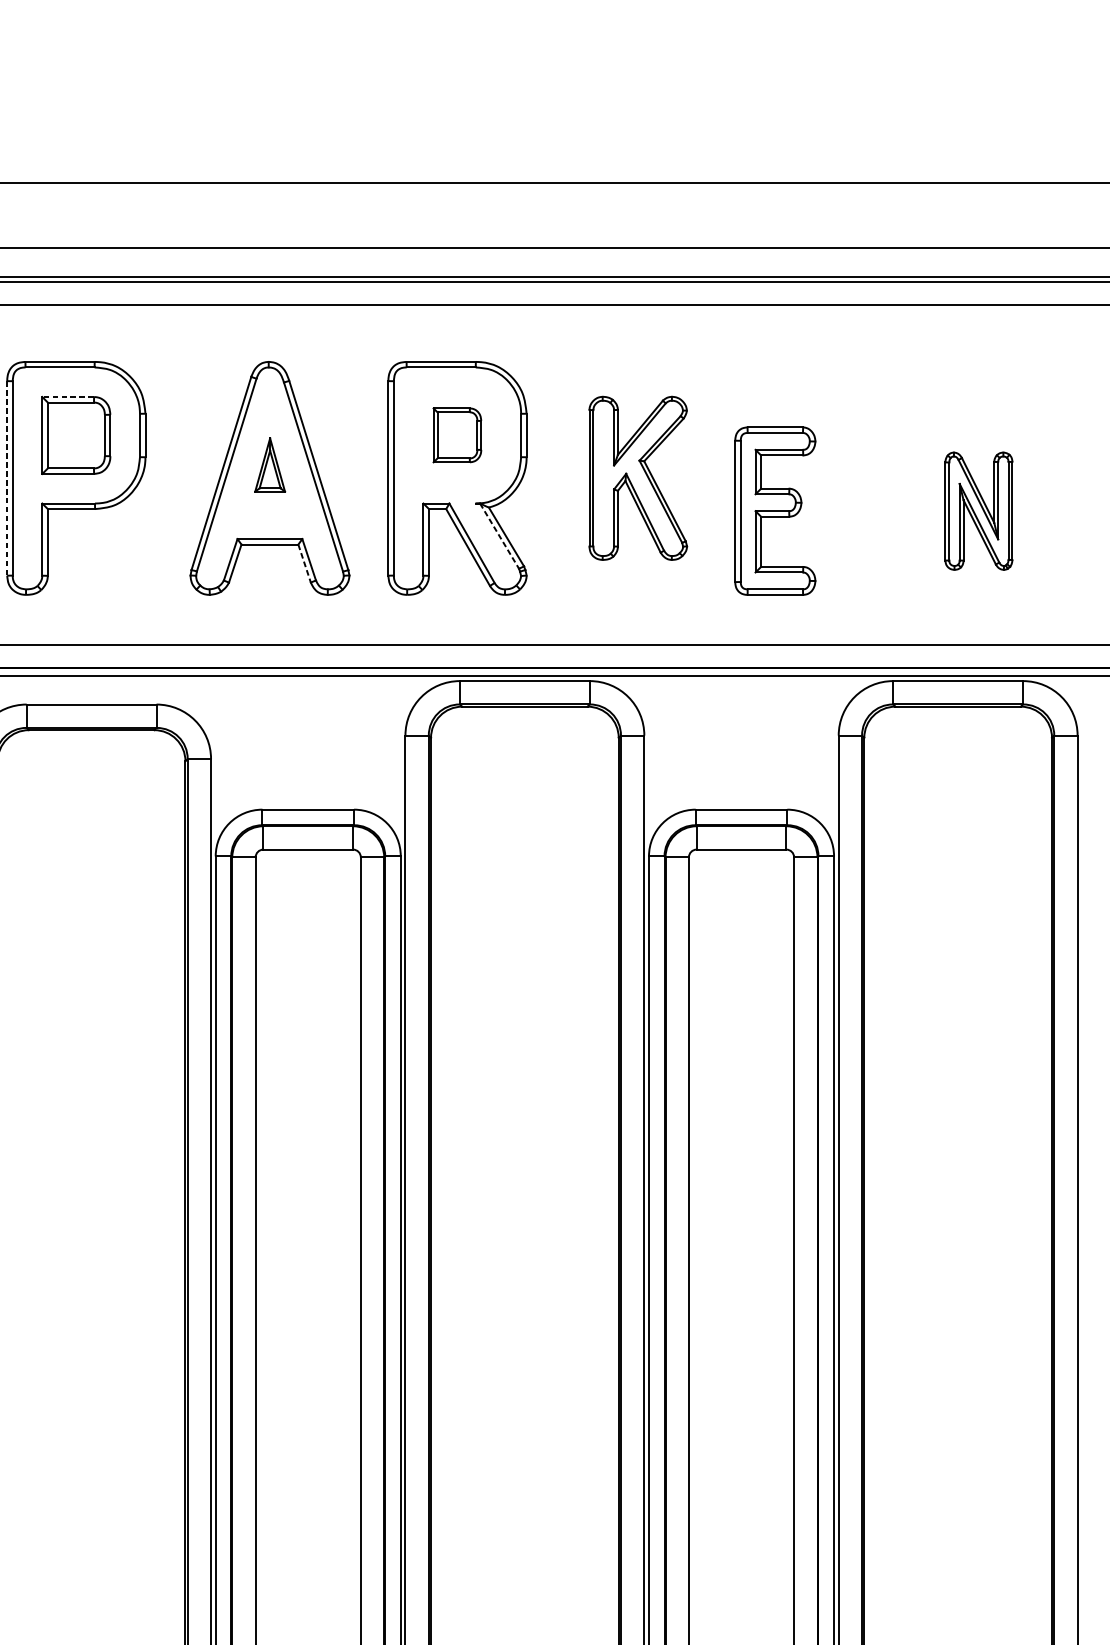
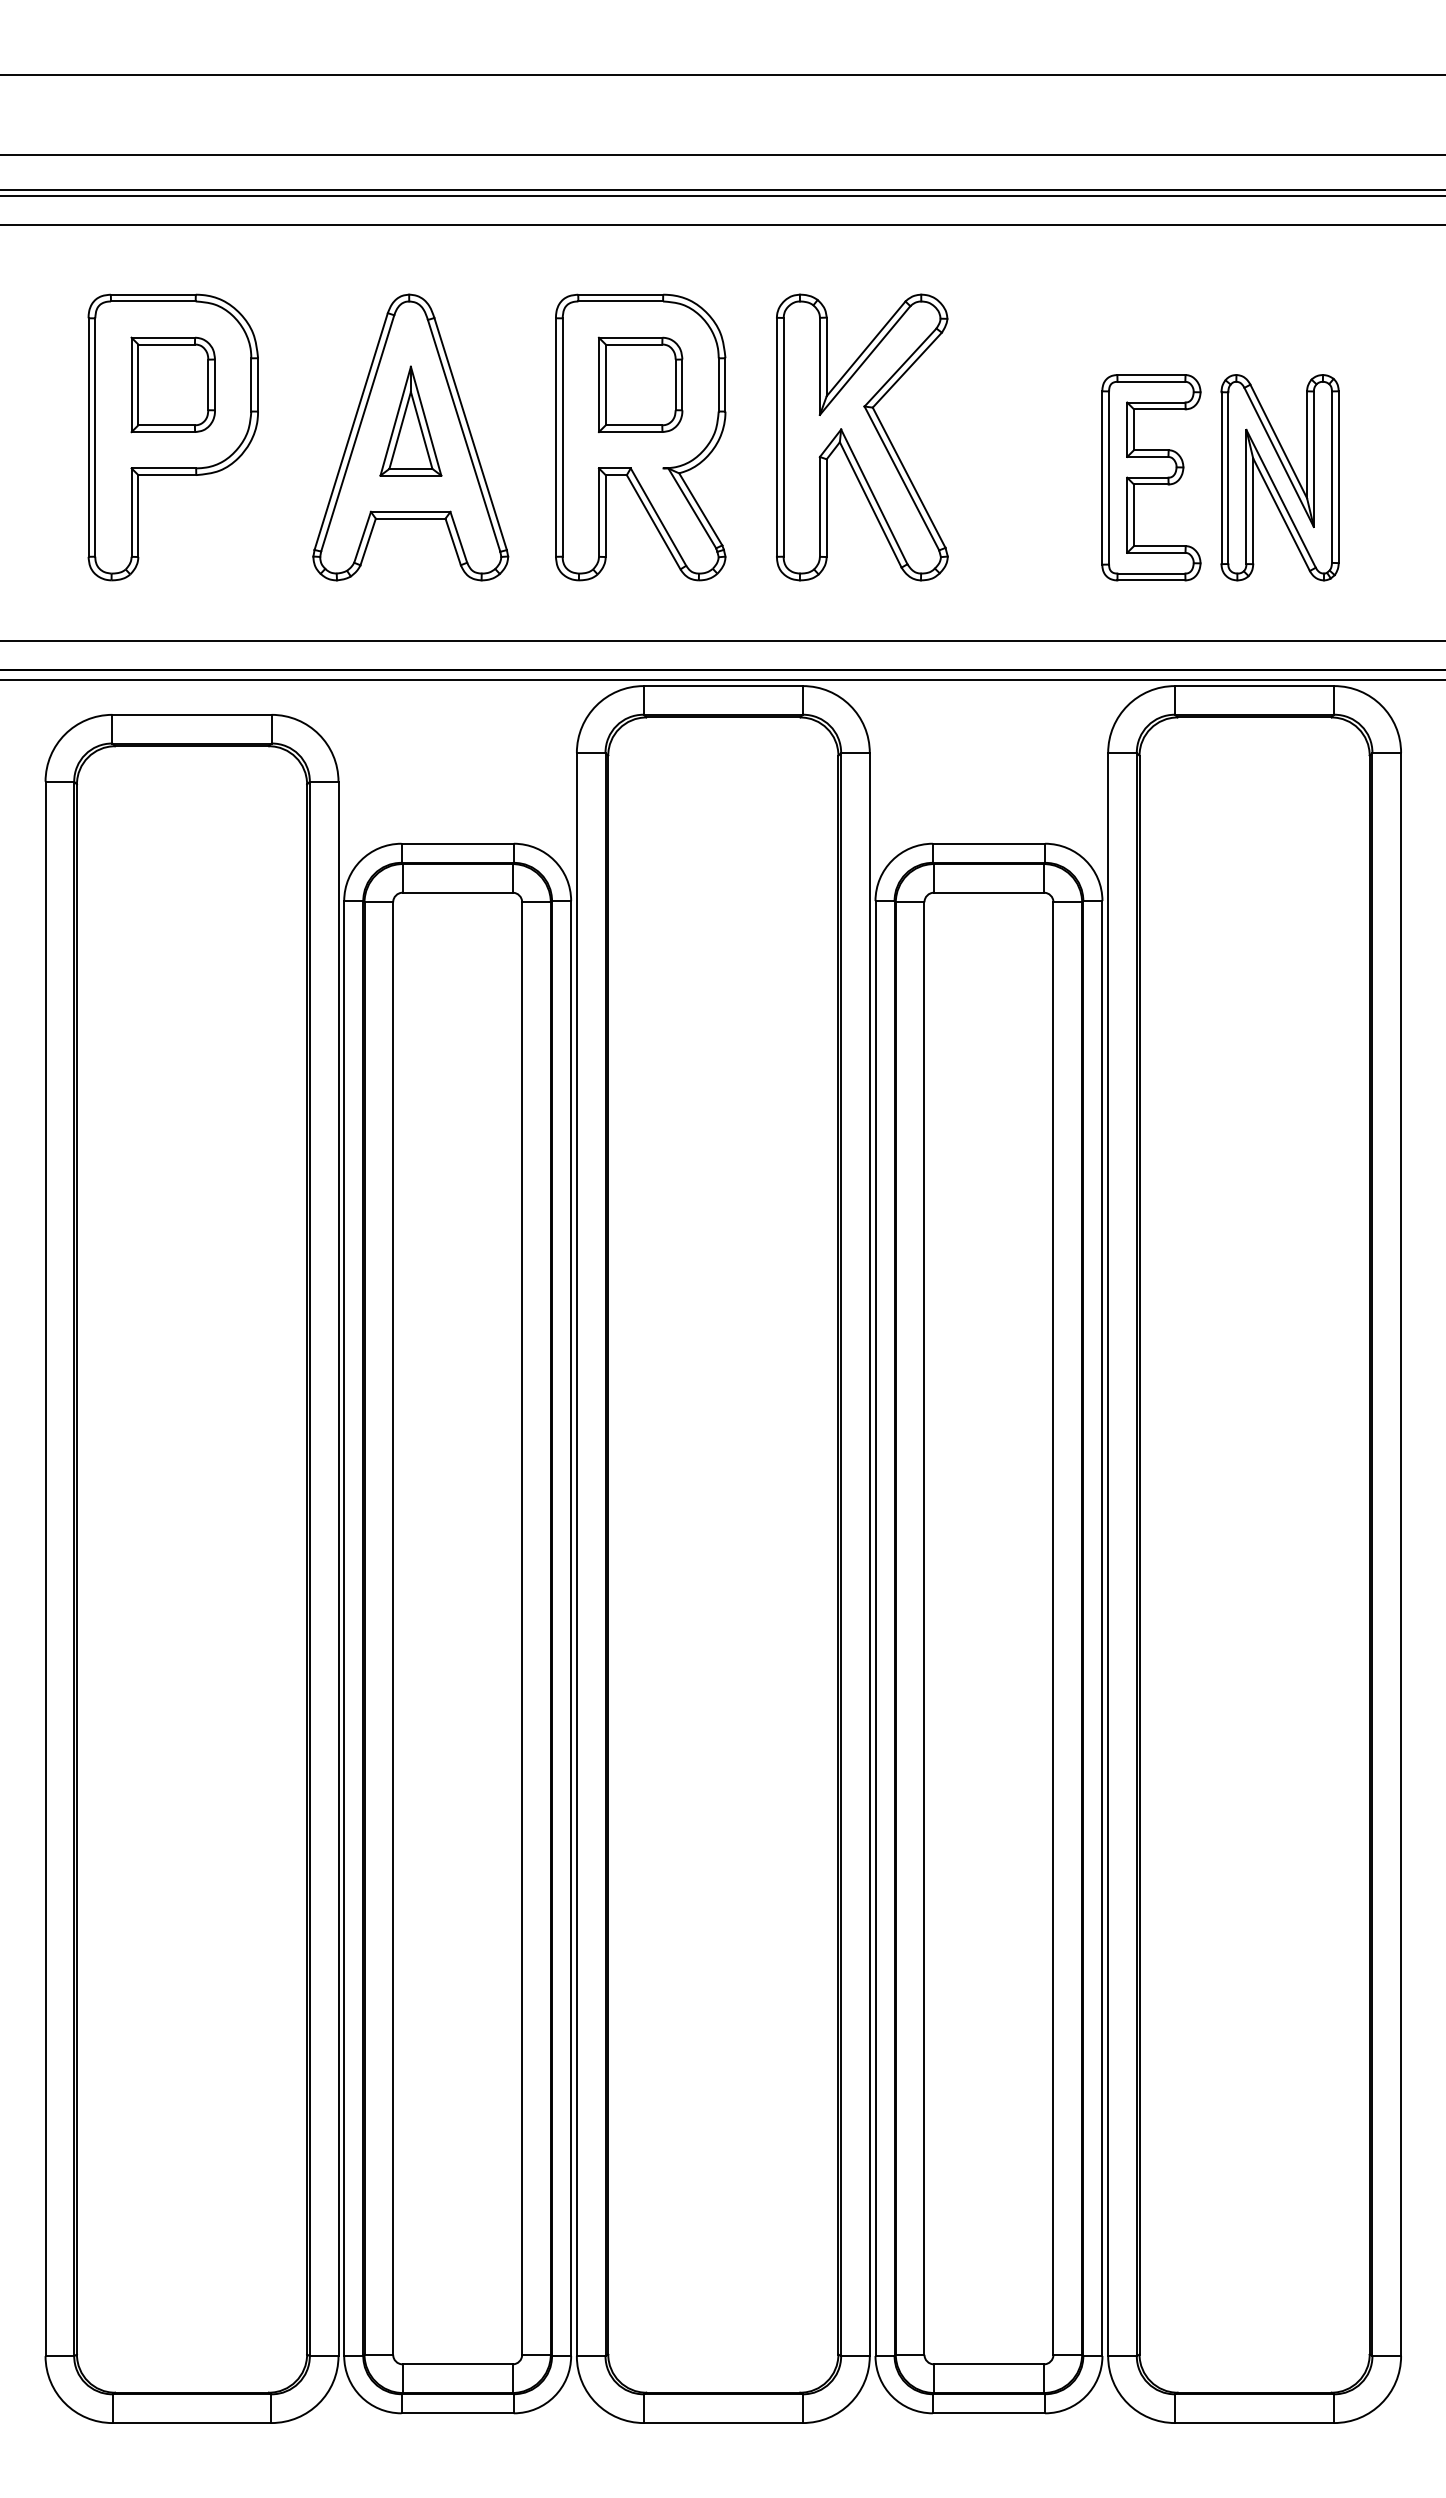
line: (68, 396) -> (163, 337), dashed -> solid
part: (457, 435) -> (640, 384), size x1.43
part: (269, 464) -> (410, 420), size x1.67
part: (638, 478) -> (862, 437), size x1.43
line: (7, 479) -> (88, 438), dashed -> solid
part: (775, 510) -> (1151, 477), moved
part: (978, 510) -> (1279, 477), size x1.43
line: (499, 536) -> (692, 508), dashed -> solid
line: (304, 564) -> (453, 542), dashed -> solid

